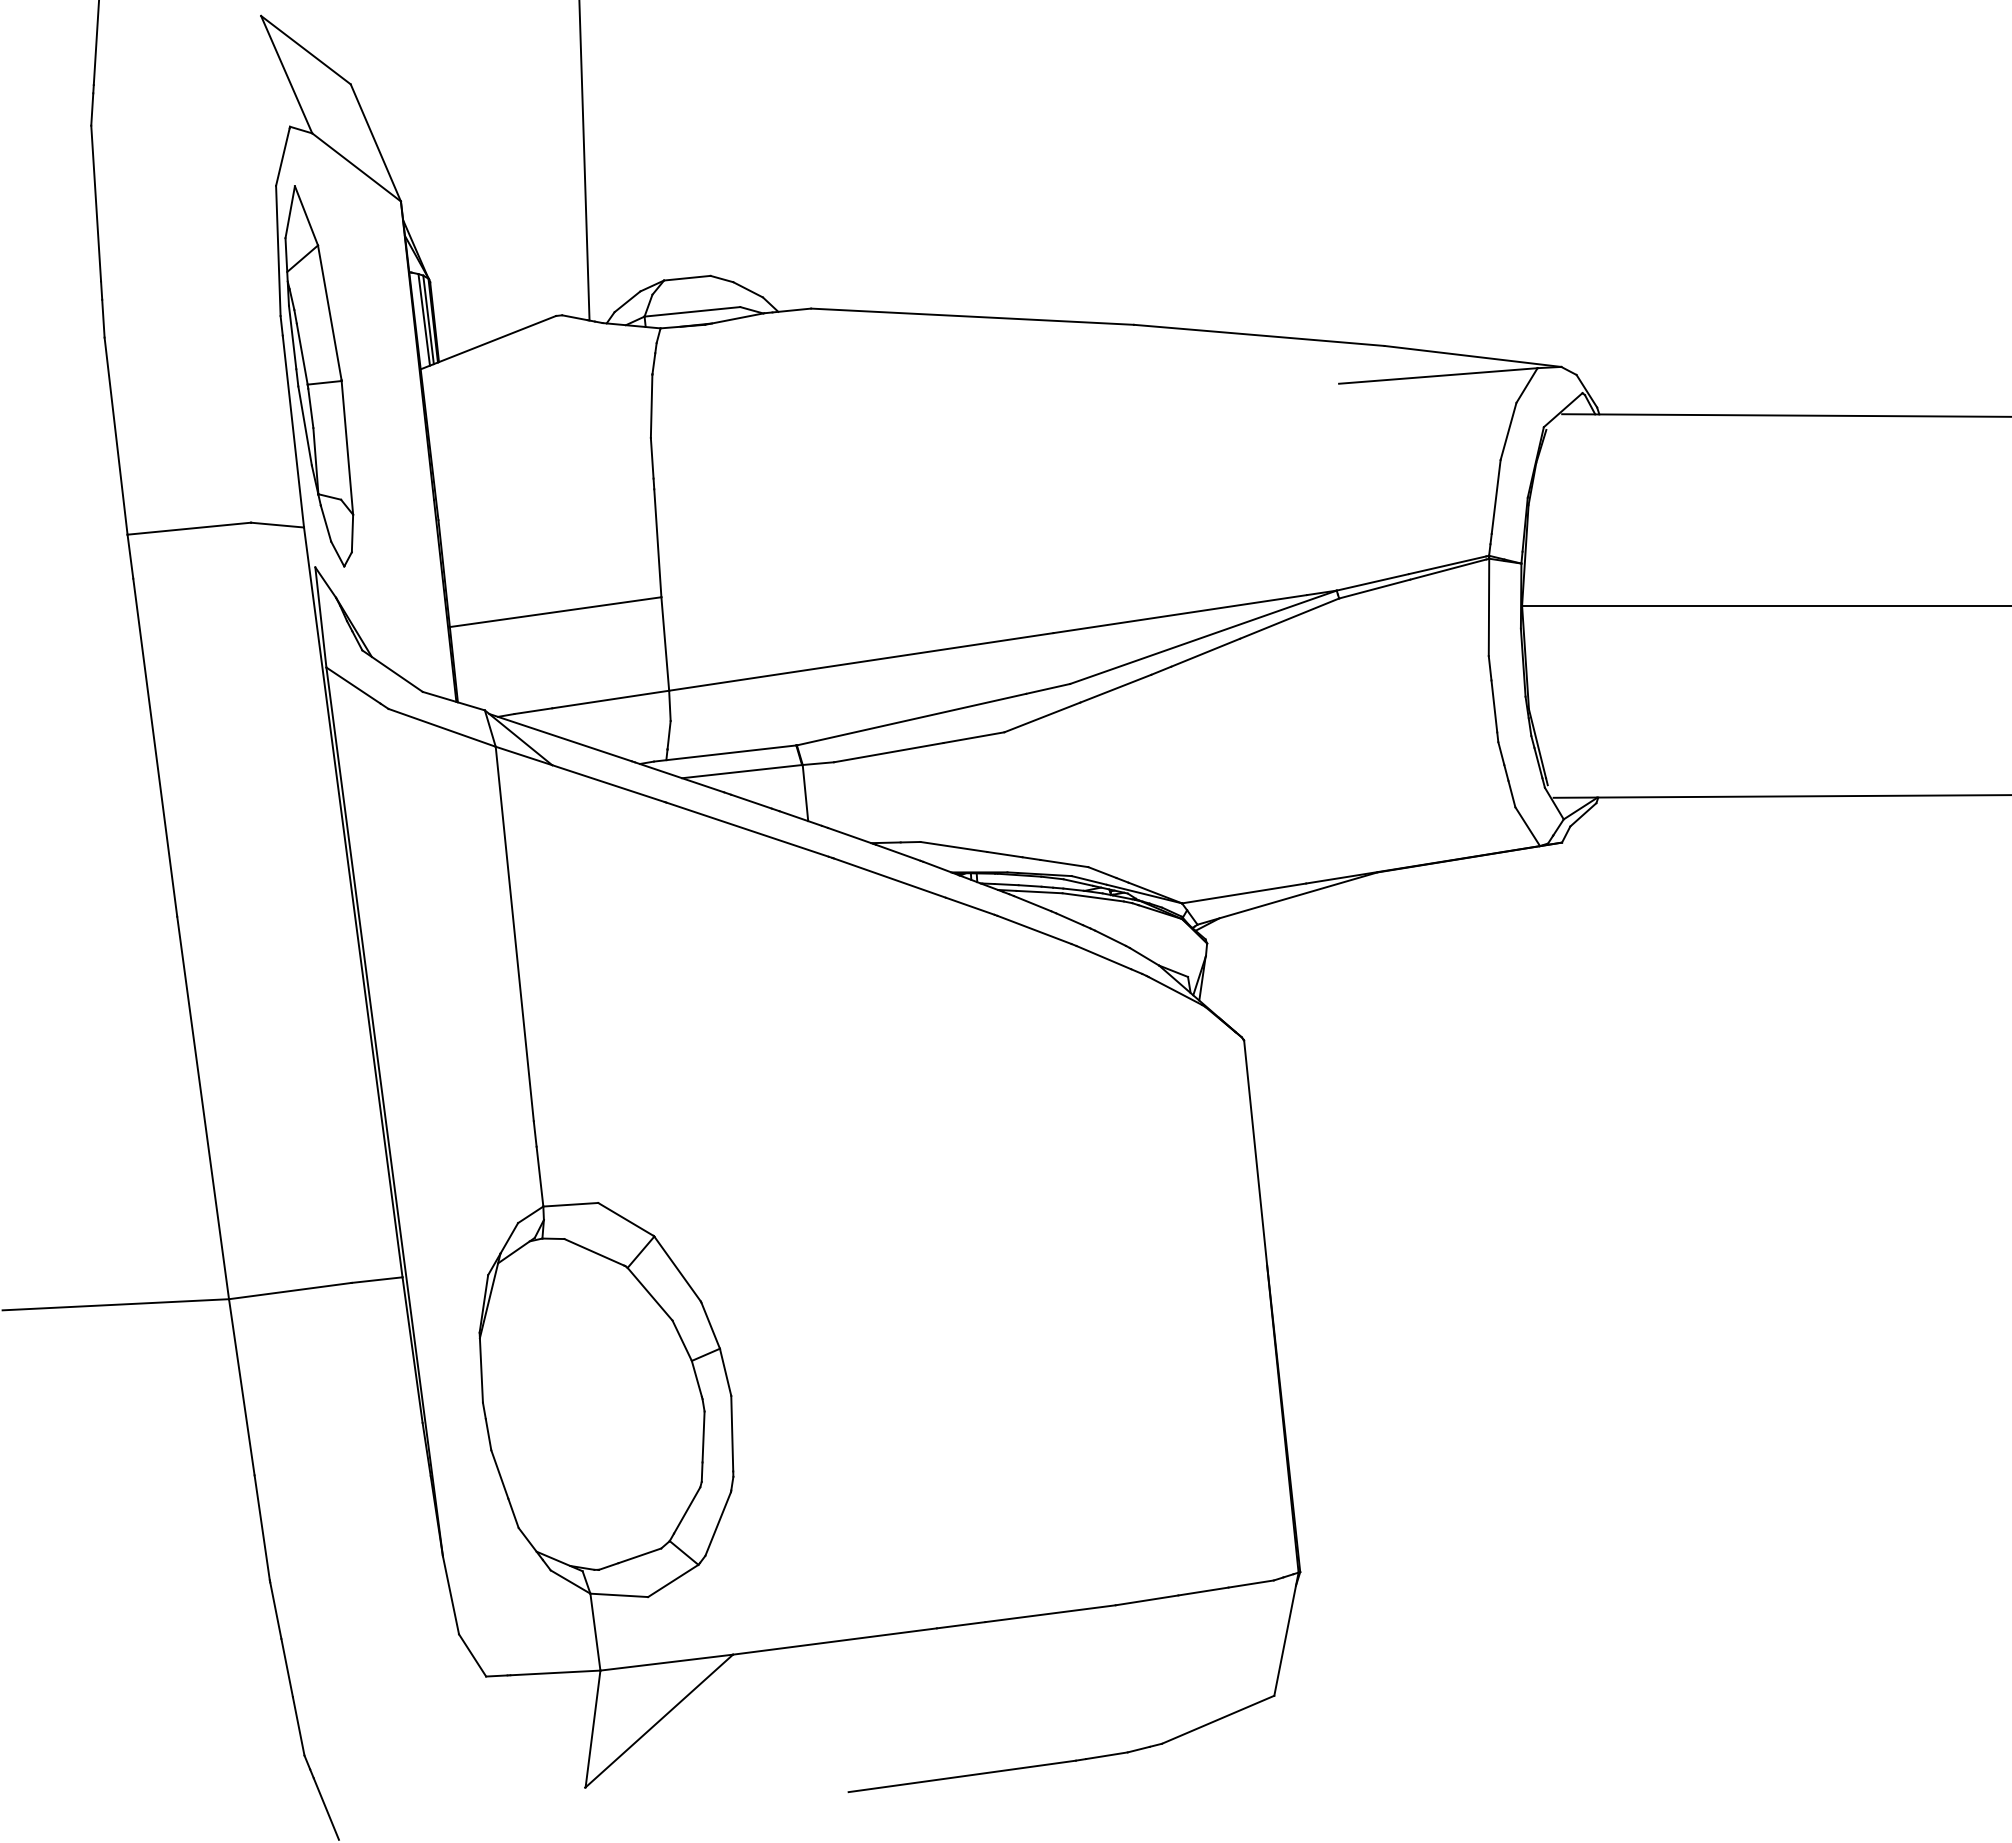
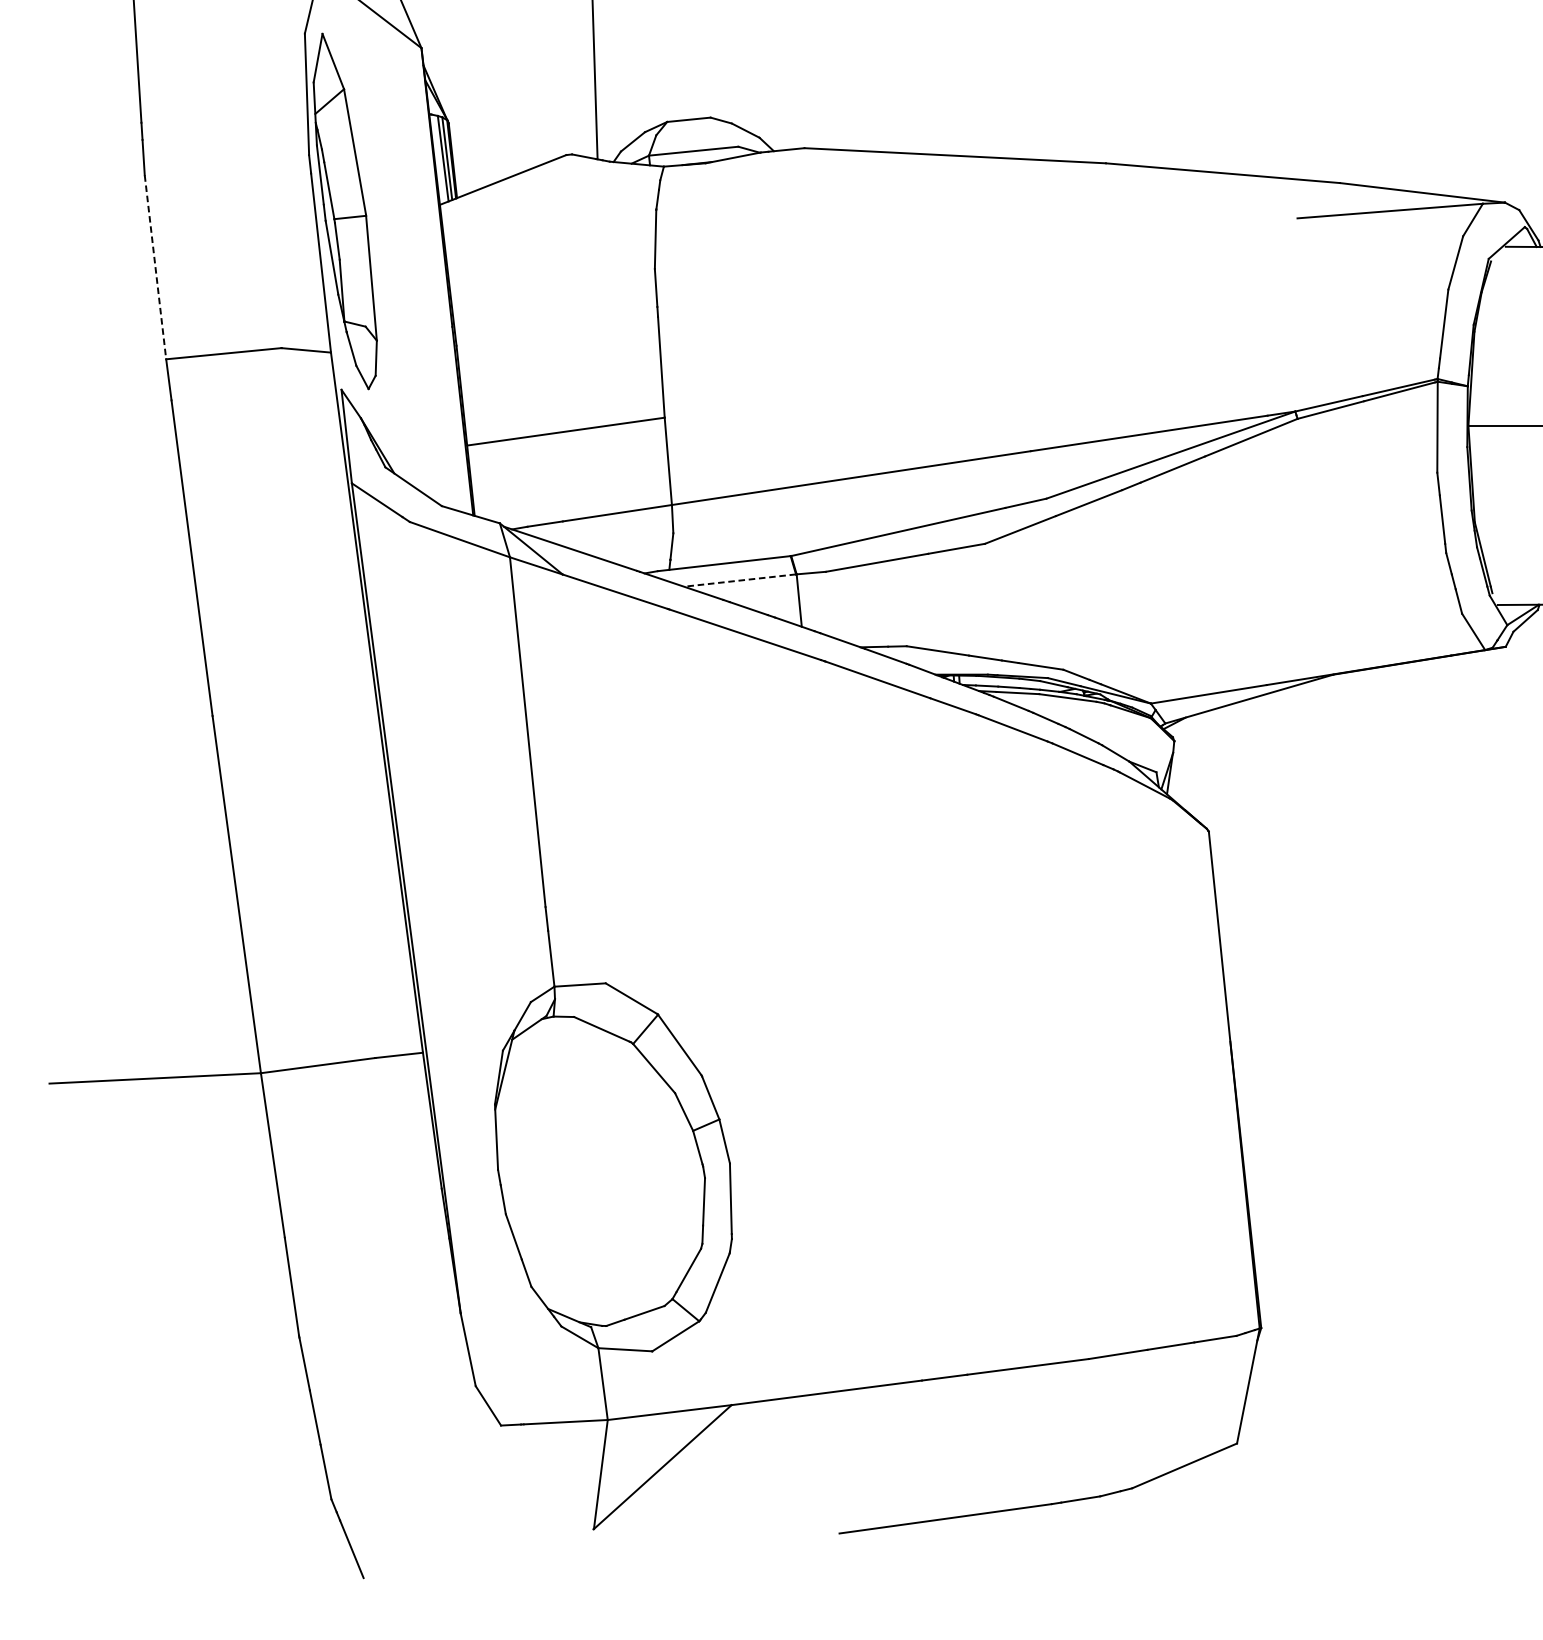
line: (116, 436) -> (155, 267), solid -> dashed
line: (741, 771) -> (739, 580), solid -> dashed

